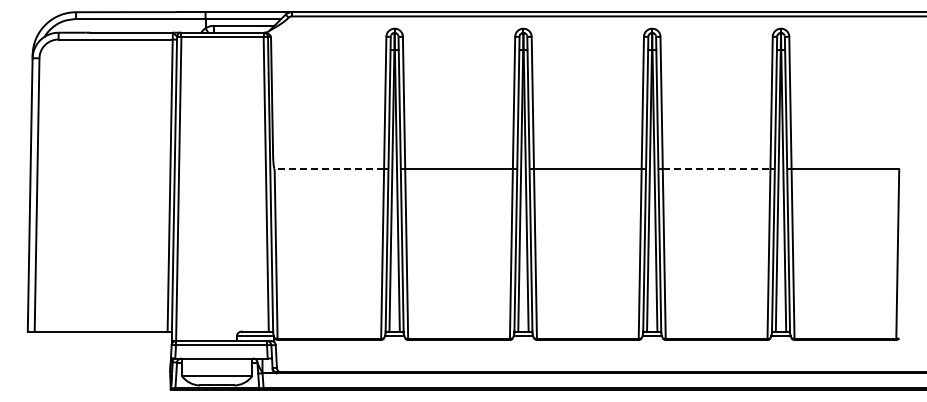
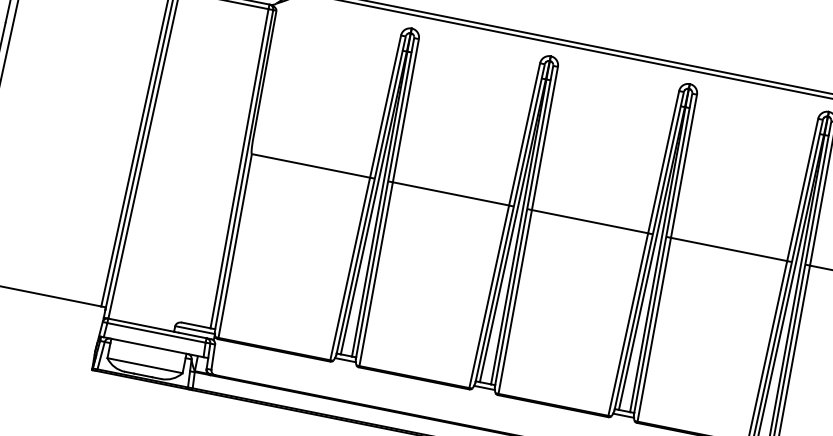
line: (329, 169) -> (311, 166), dashed -> solid
line: (716, 169) -> (728, 249), dashed -> solid

